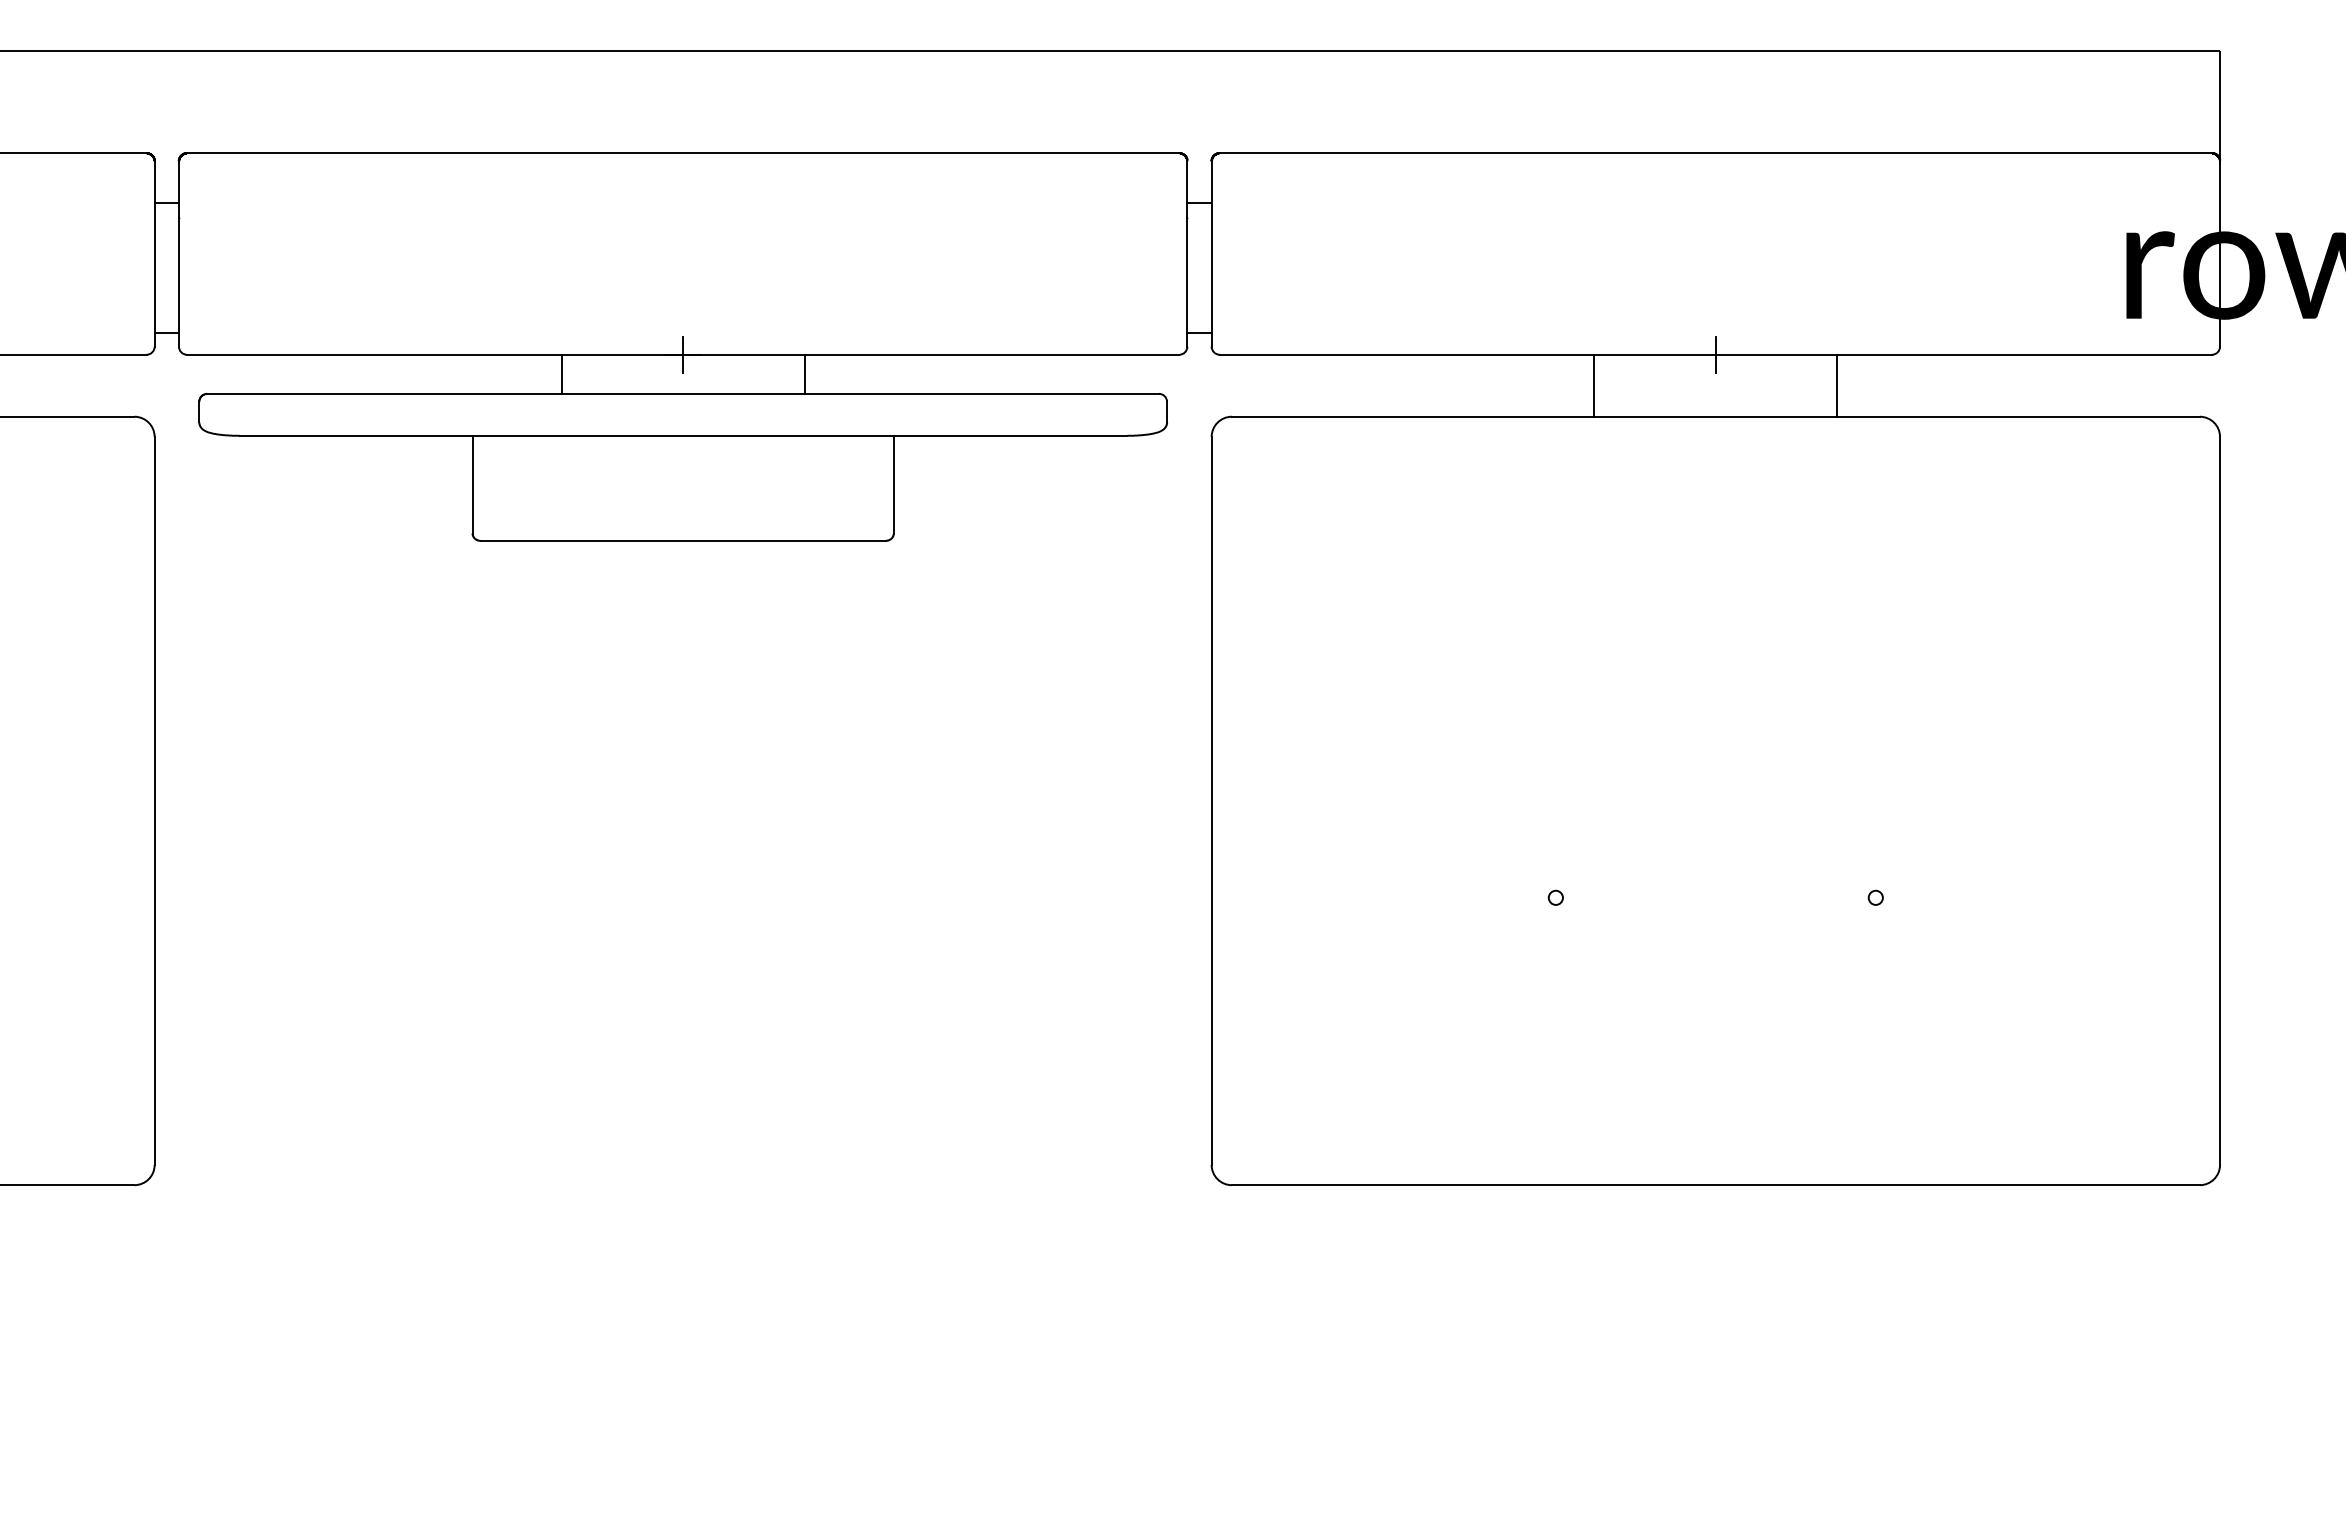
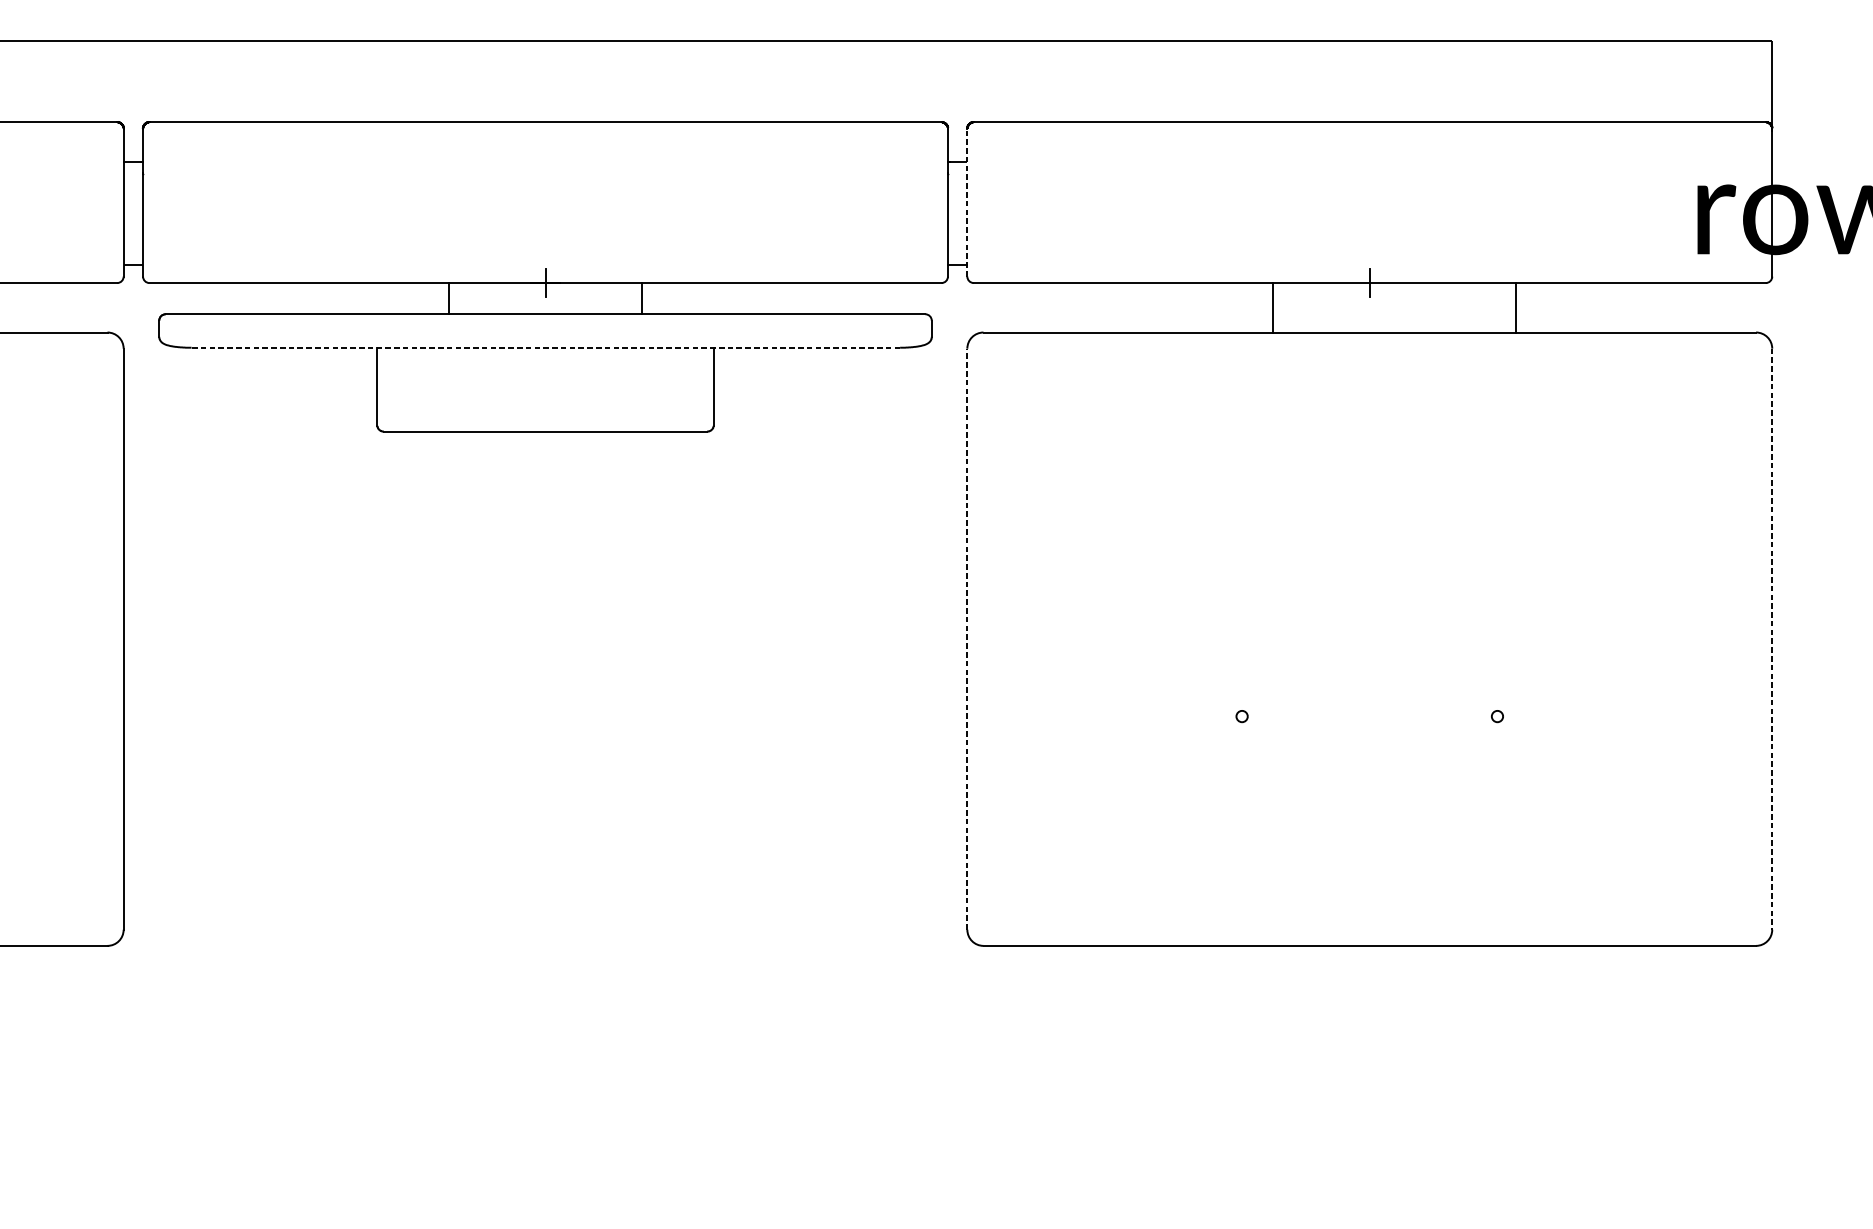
line: (1211, 254) -> (967, 203), solid -> dashed
line: (1837, 385) -> (1516, 307), moved
line: (683, 435) -> (545, 347), solid -> dashed
line: (1211, 800) -> (967, 638), solid -> dashed
line: (2220, 800) -> (1772, 638), solid -> dashed

